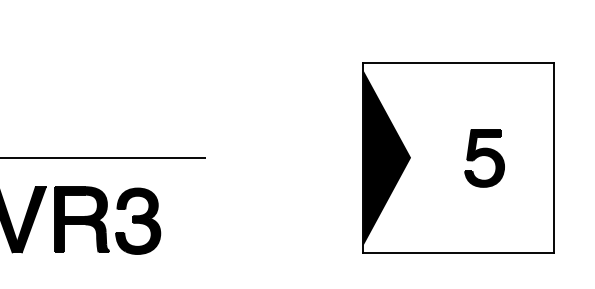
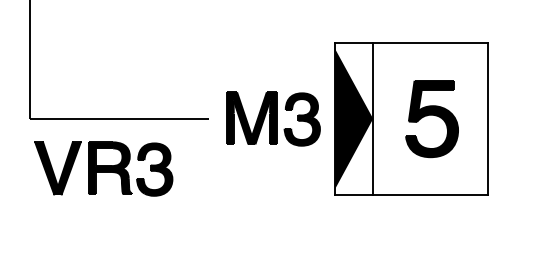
part: (286, 157) -> (273, 118), added
line: (411, 157) -> (373, 118), added
part: (483, 158) -> (431, 119), size x1.67

